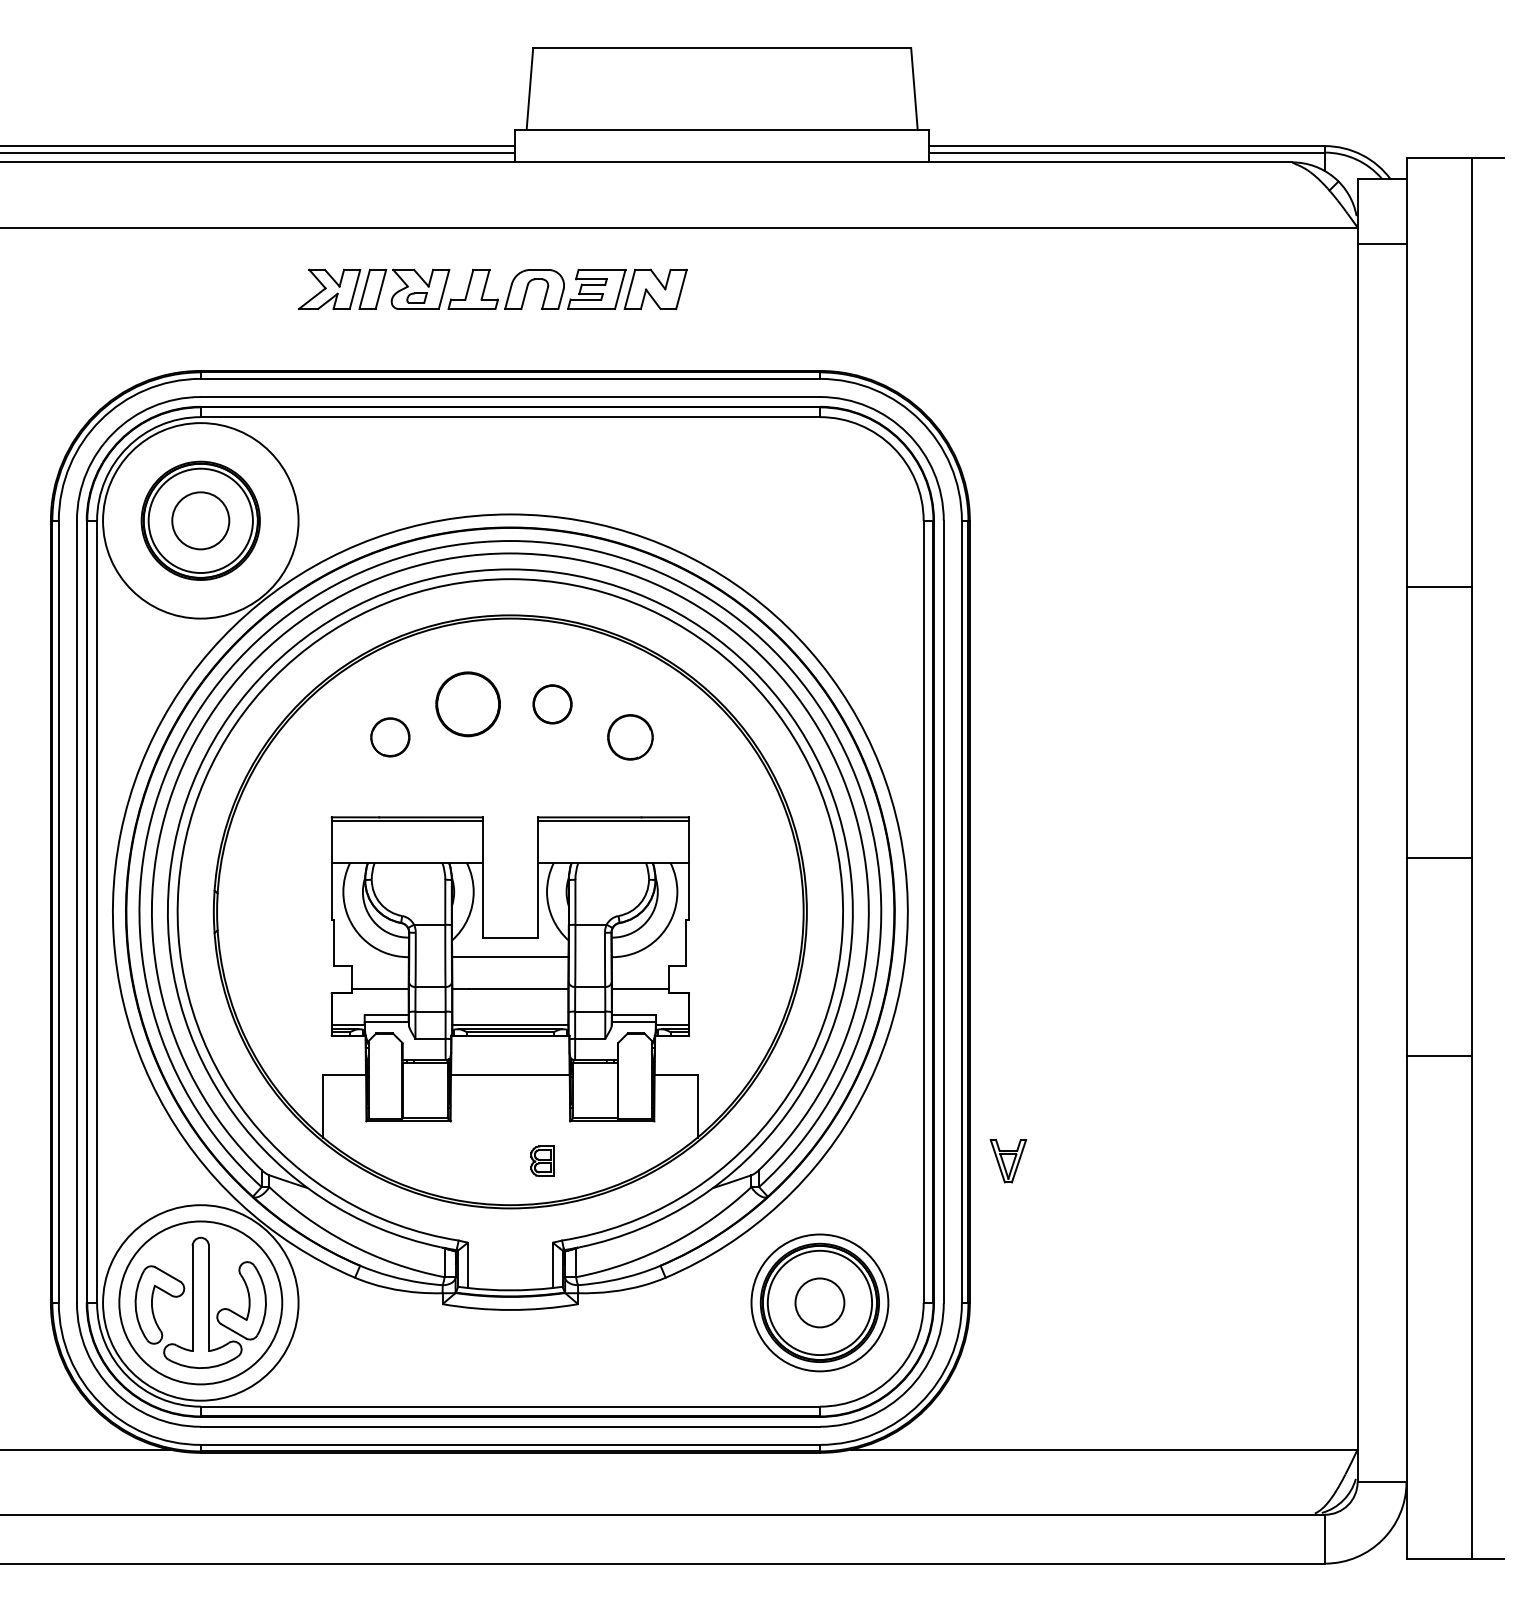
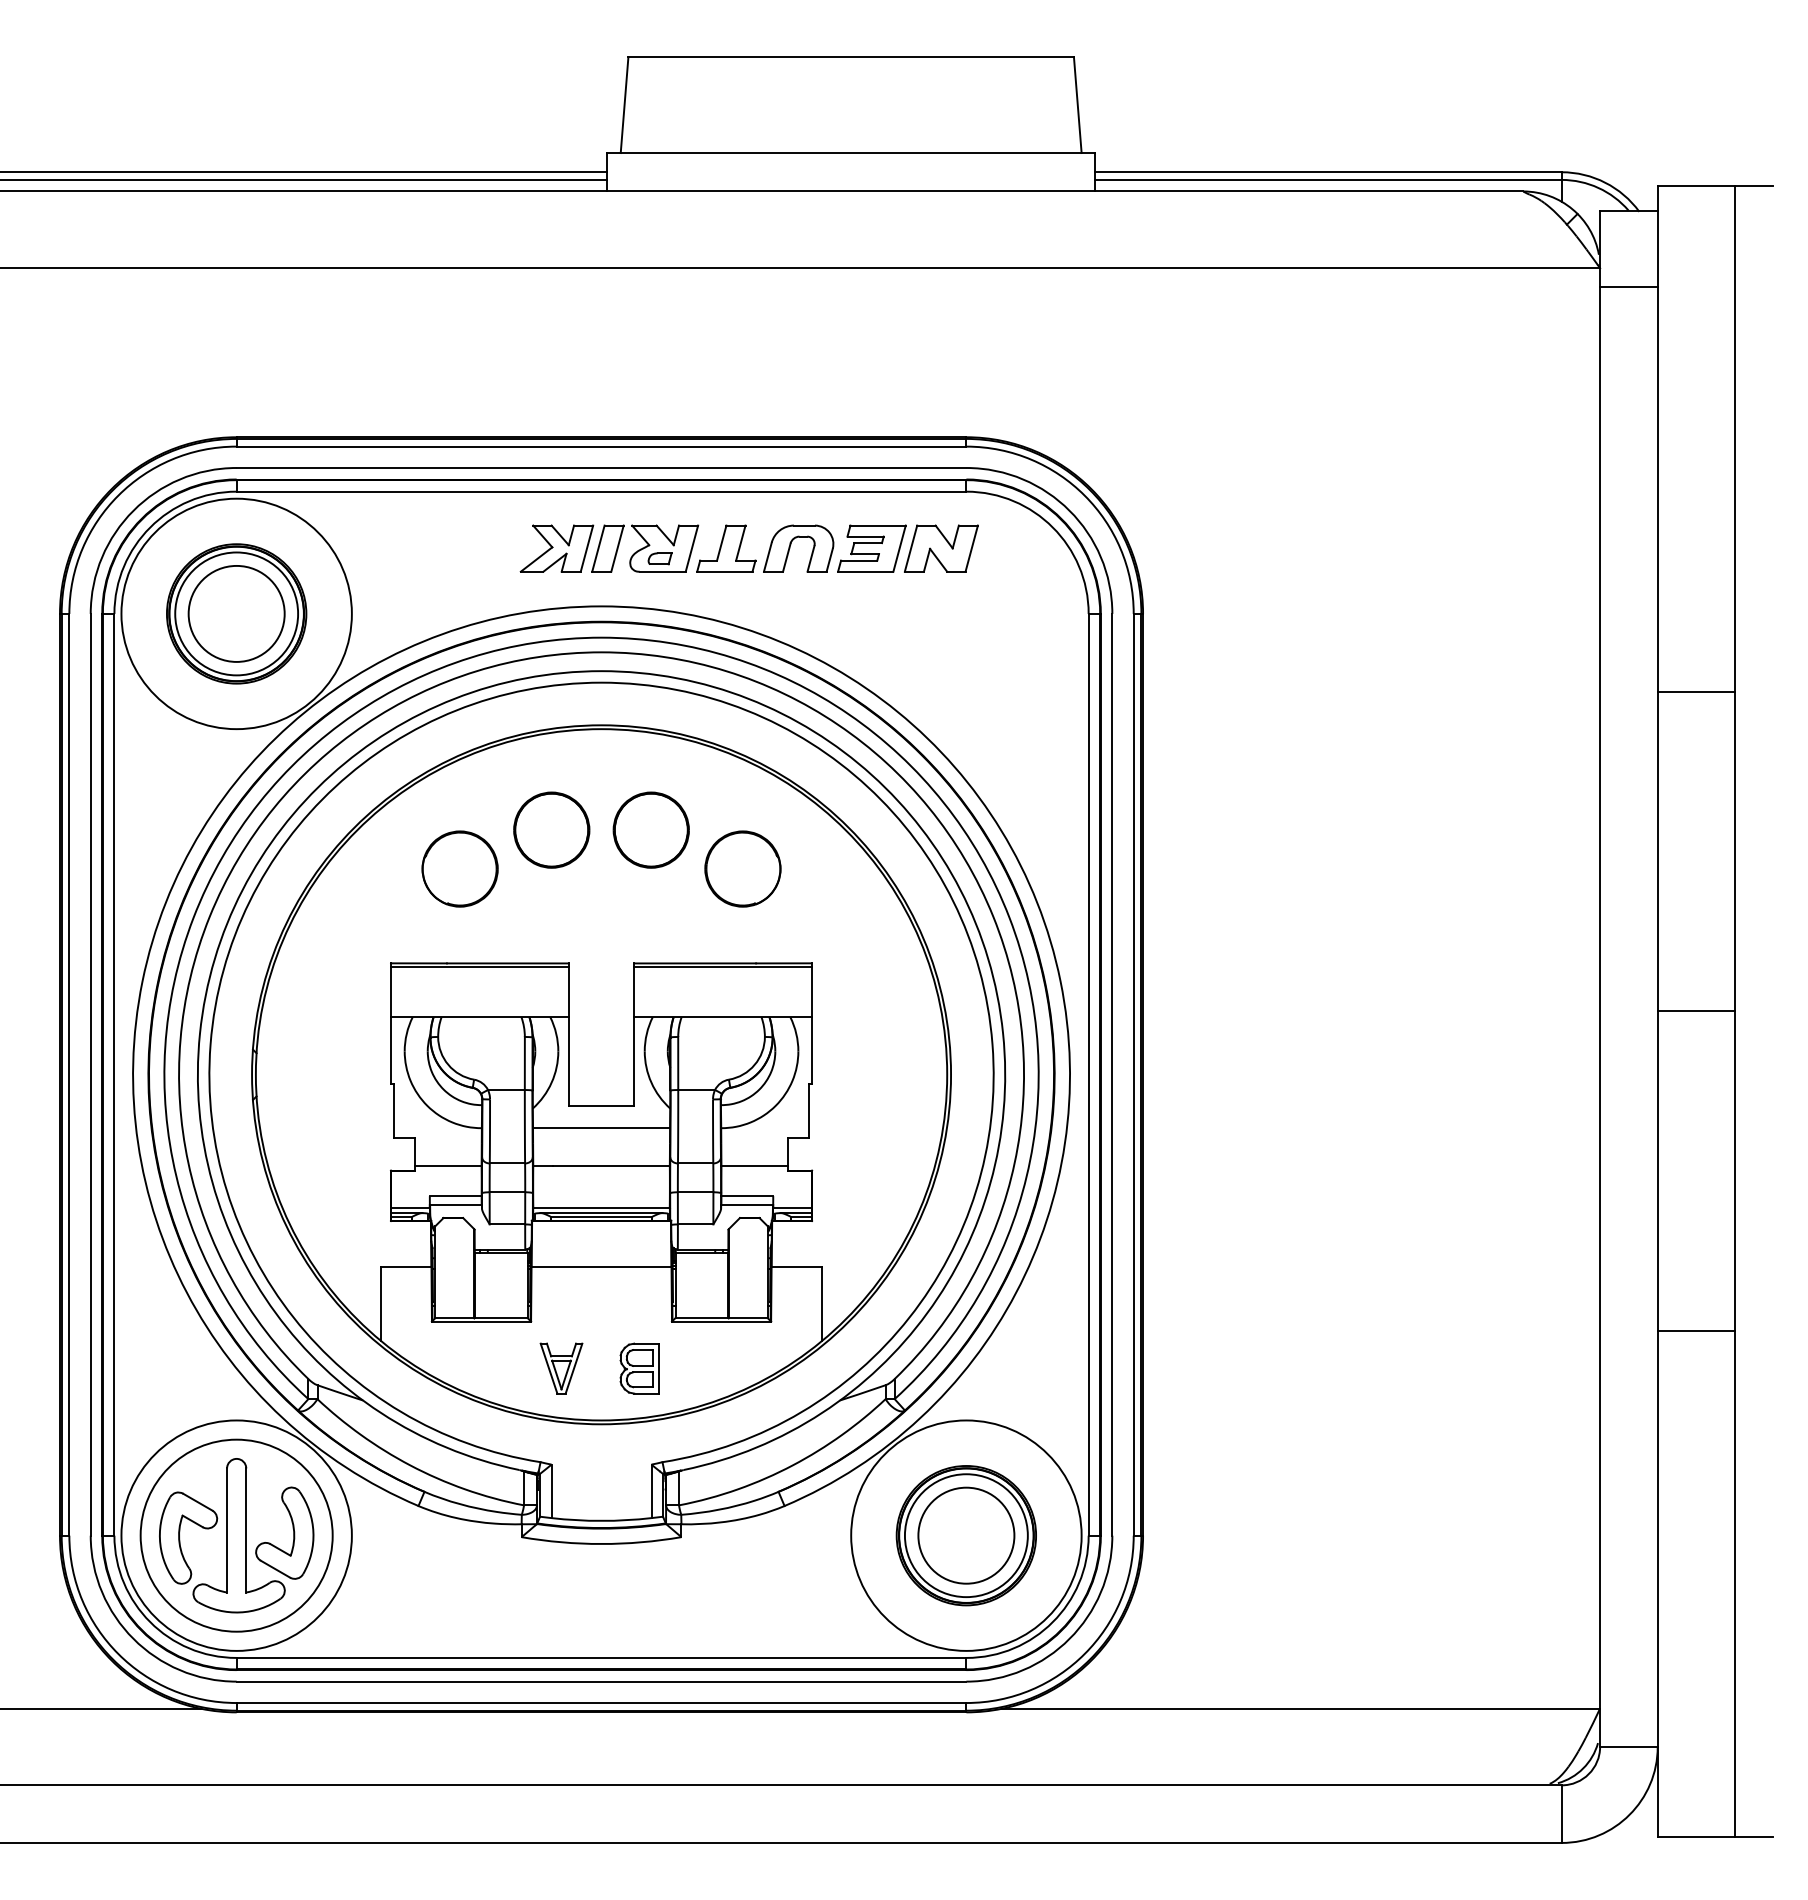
part: (485, 289) -> (740, 548), moved
circle: (200, 520) -> (236, 613), size x1.43
part: (552, 704) -> (651, 830), size x1.67
part: (390, 737) -> (460, 869), size x1.67
part: (630, 737) -> (743, 869), size x1.43
line: (1438, 1056) -> (1695, 1331), moved
part: (542, 1161) -> (639, 1368), size x1.43
part: (1008, 1161) -> (561, 1368), moved
circle: (819, 1302) -> (965, 1535), size x1.43
circle: (819, 1302) -> (965, 1535), size x1.67

